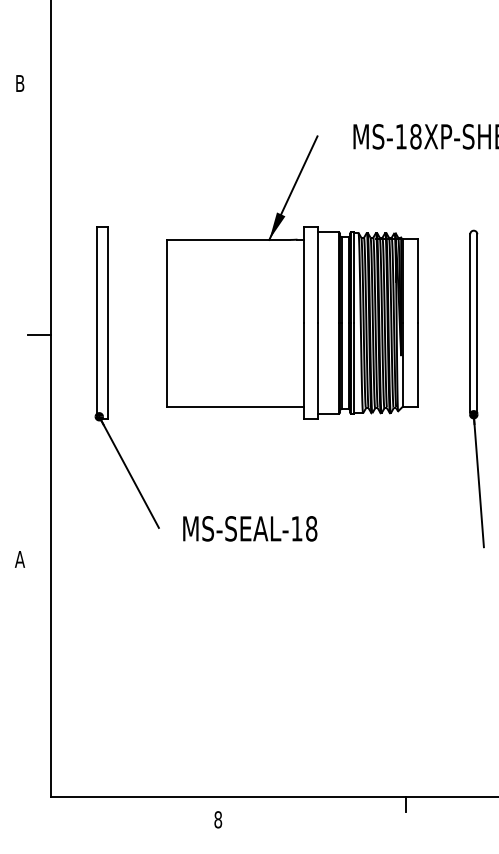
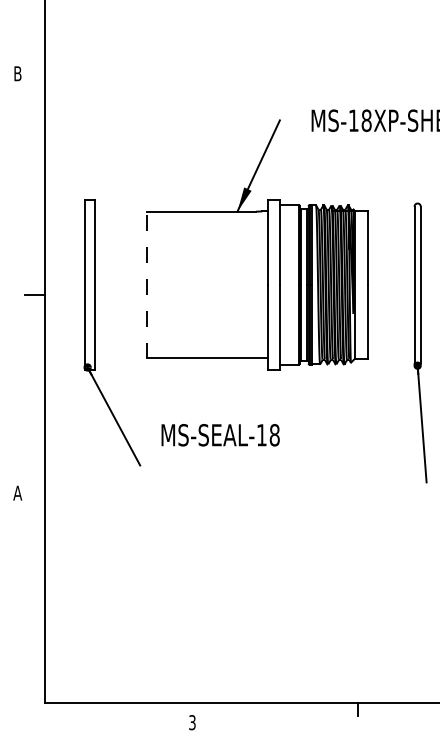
line: (167, 322) -> (147, 284), solid -> dashed
text: (250, 529) -> (220, 435), moved
text: (218, 819) -> (192, 722), 8 -> 3

